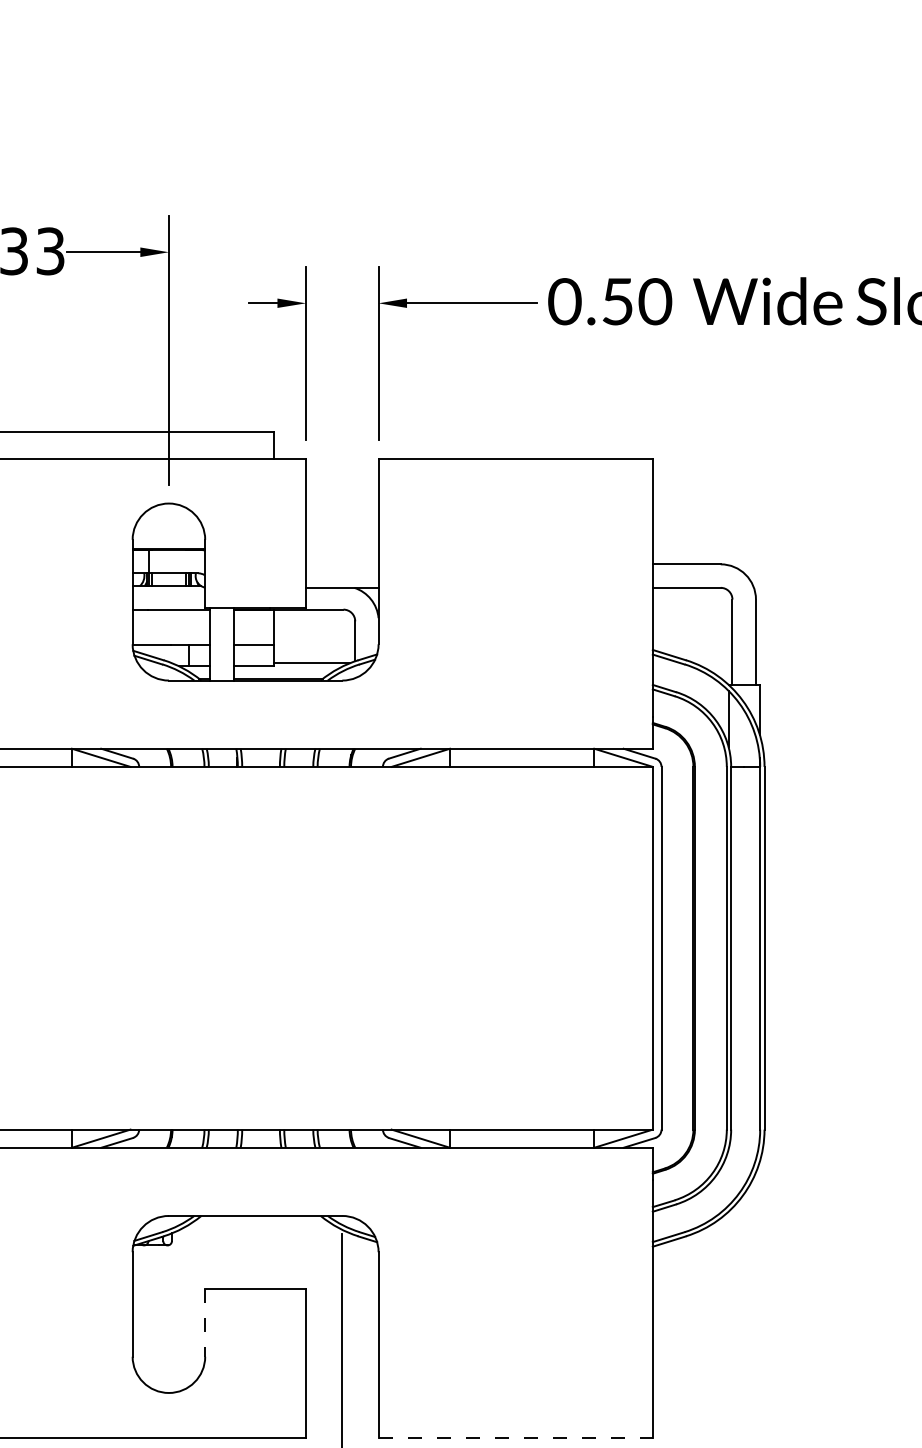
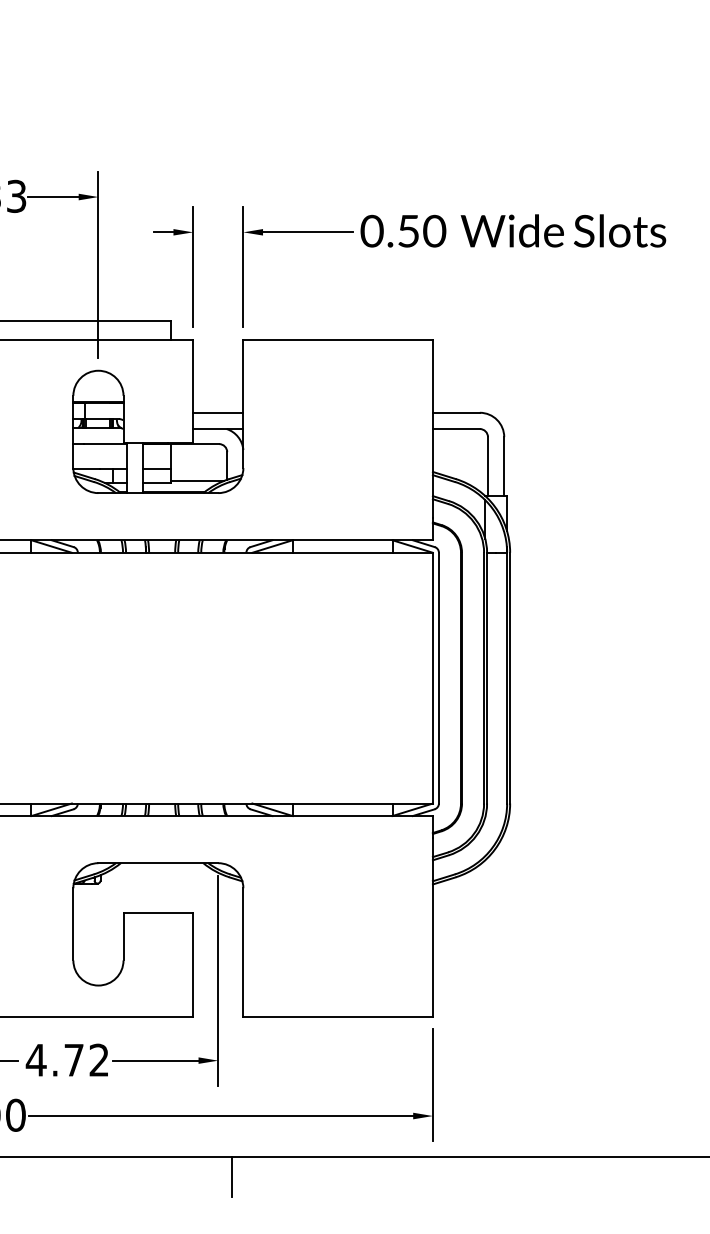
line: (342, 563) -> (218, 412), added
line: (205, 1322) -> (123, 936), dashed -> solid
line: (516, 1437) -> (338, 1016), dashed -> solid

